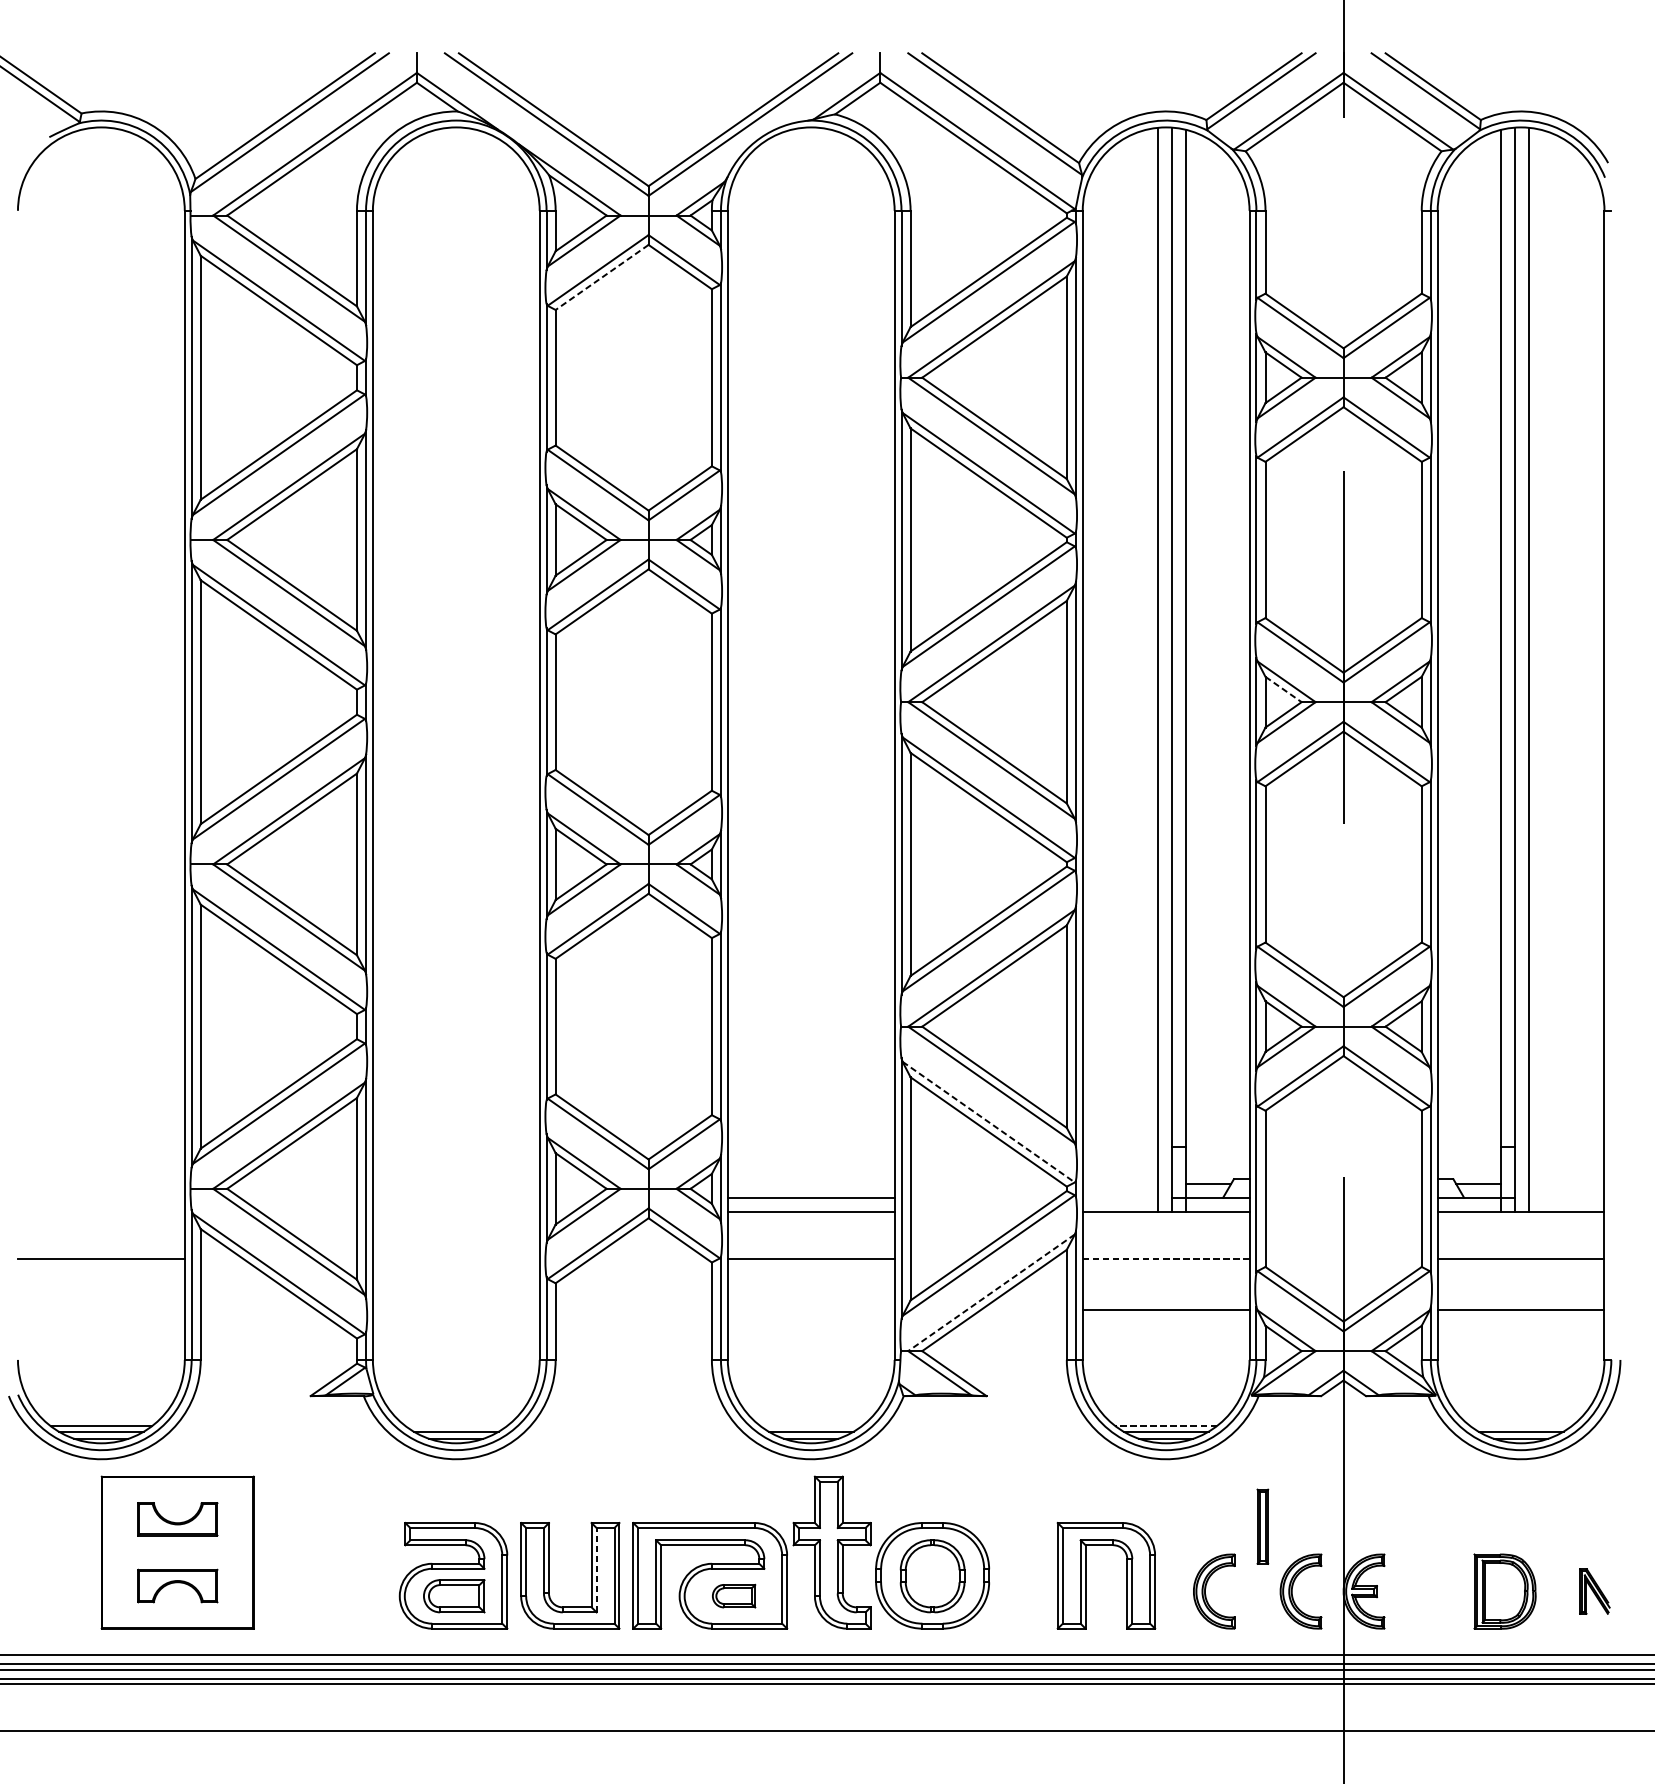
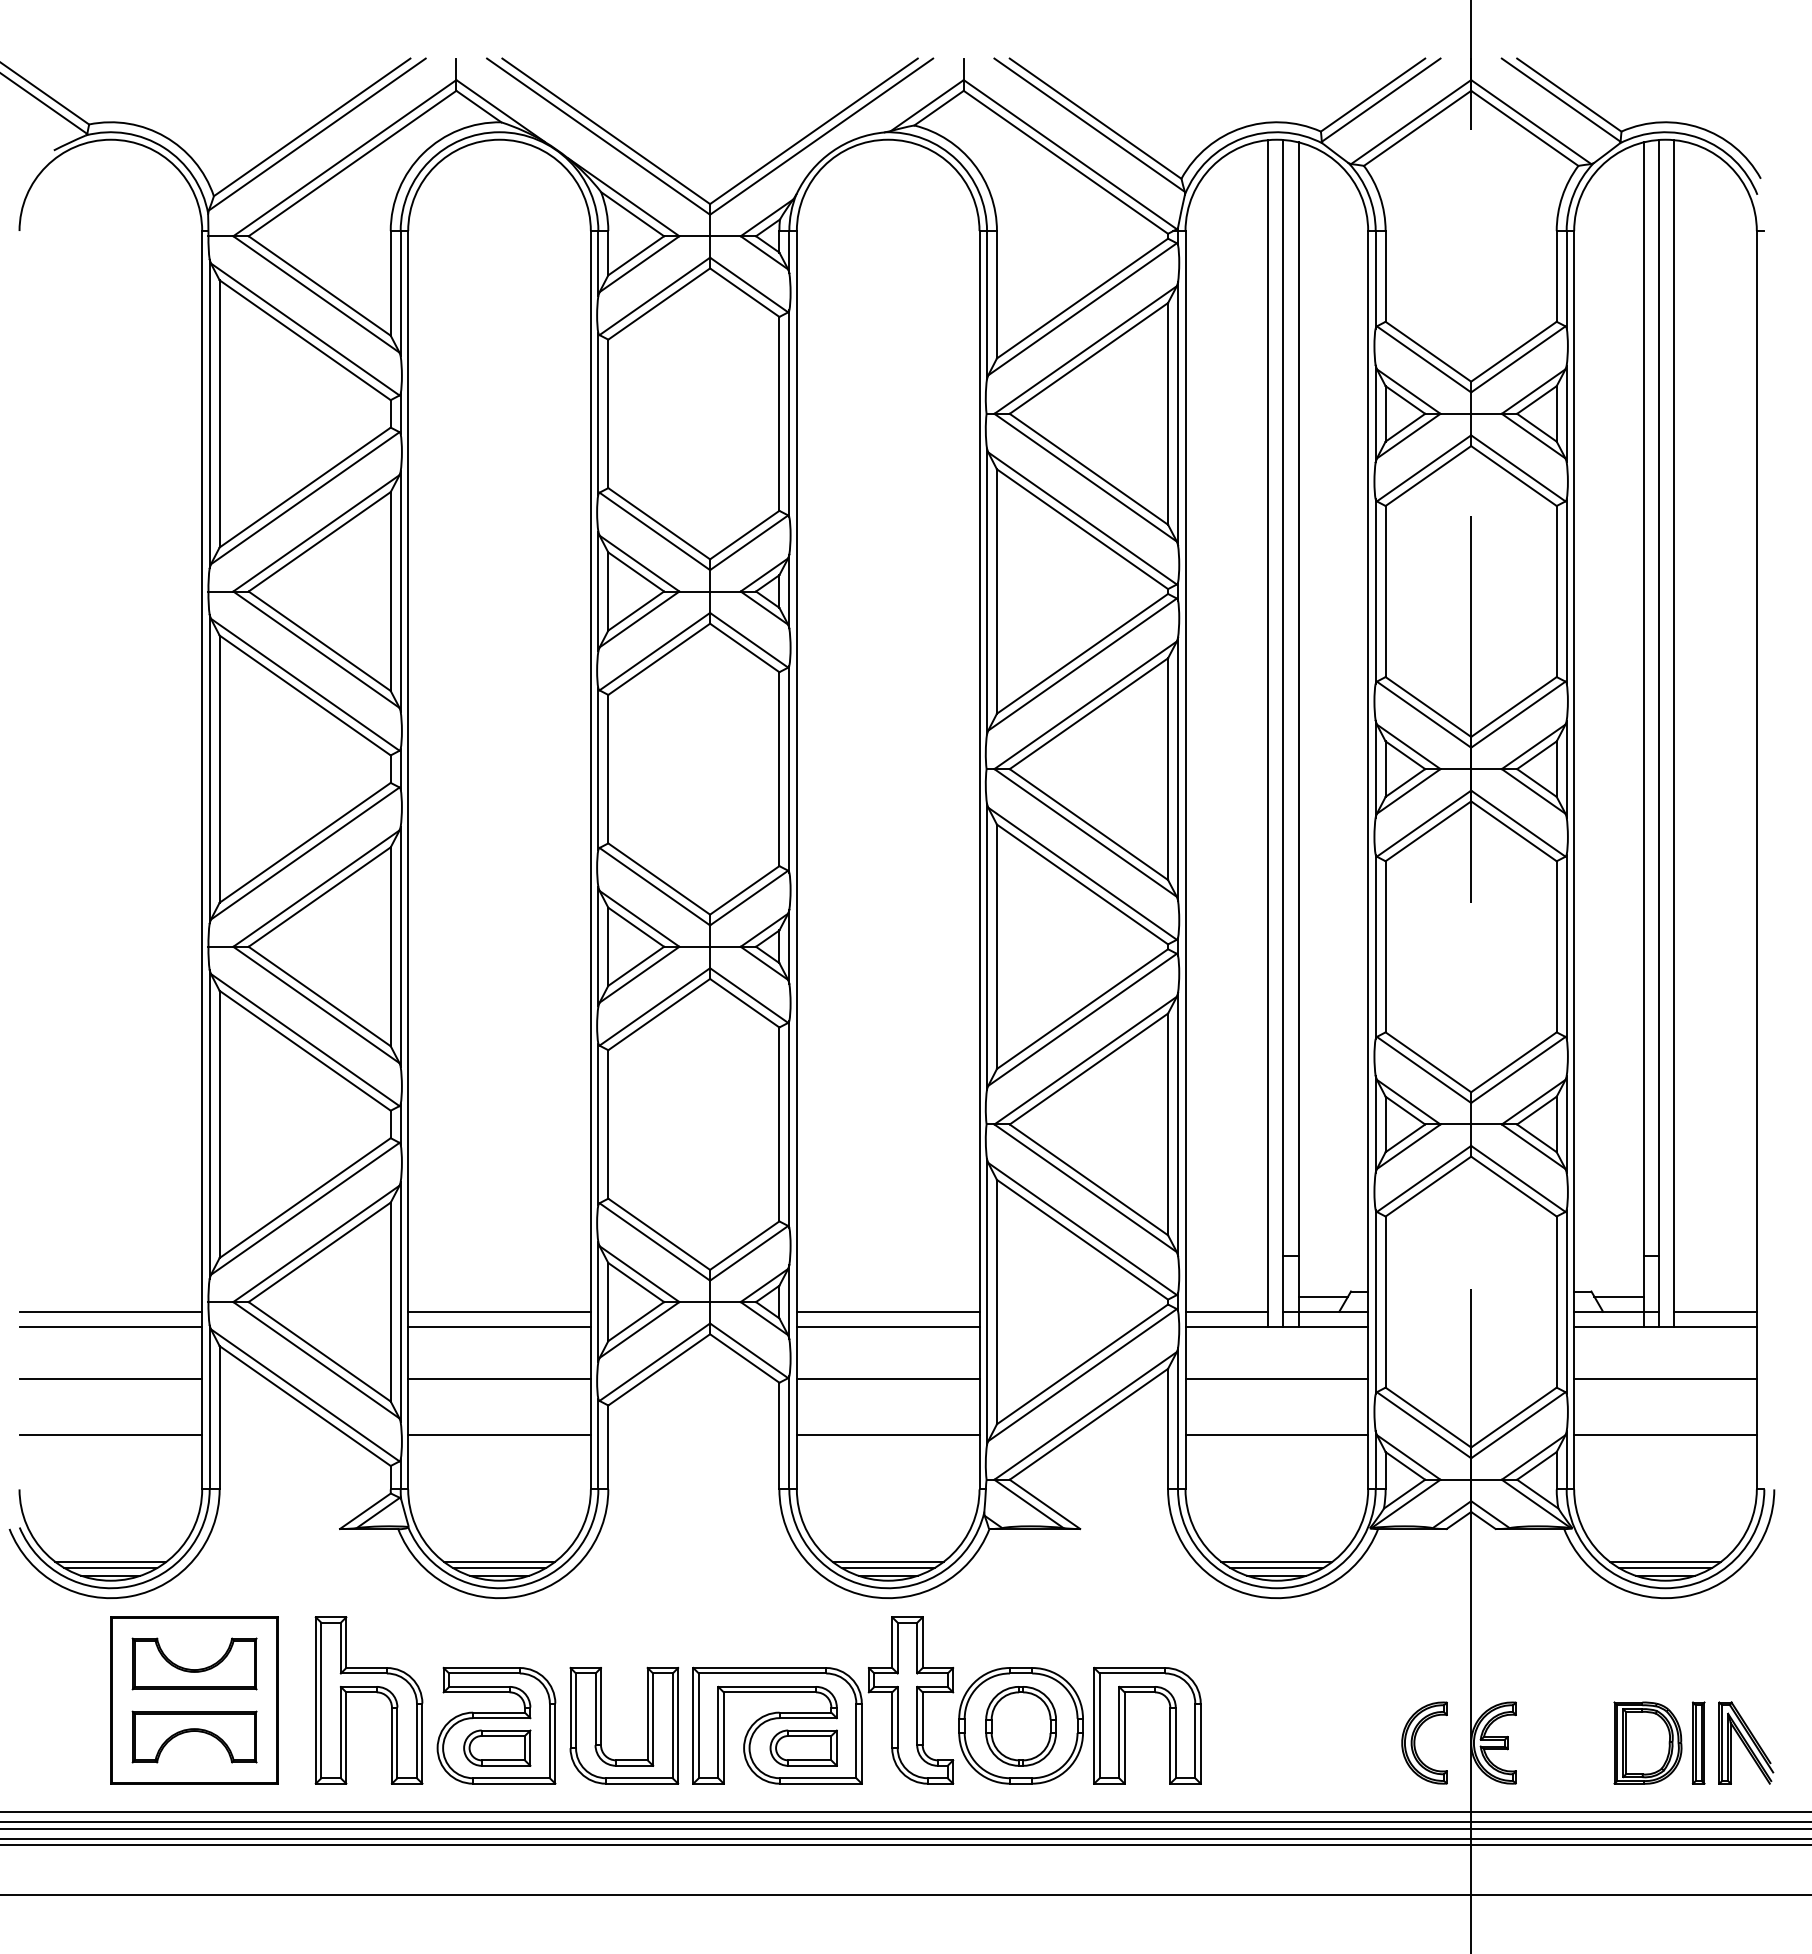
line: (601, 277) -> (658, 304), dashed -> solid
line: (1283, 689) -> (1405, 755), dashed -> solid
line: (988, 1122) -> (1082, 1229), dashed -> solid
line: (101, 1197) -> (110, 1311), added
line: (456, 1197) -> (499, 1311), added
line: (1120, 1197) -> (1226, 1311), added
line: (1566, 1197) -> (1715, 1311), added
line: (101, 1212) -> (110, 1327), added
line: (456, 1212) -> (499, 1327), added
line: (456, 1259) -> (499, 1379), added
line: (1166, 1259) -> (1277, 1379), dashed -> solid
line: (991, 1293) -> (1085, 1416), dashed -> solid
line: (101, 1309) -> (110, 1434), added
line: (456, 1309) -> (499, 1434), added
line: (810, 1309) -> (887, 1434), added
line: (456, 1425) -> (499, 1561), added
line: (810, 1425) -> (887, 1561), added
line: (1165, 1425) -> (1276, 1561), dashed -> solid
line: (1521, 1425) -> (1665, 1561), added
part: (177, 1518) -> (194, 1663), size x1.43
part: (1262, 1526) -> (1698, 1742), moved
part: (336, 1545) -> (368, 1692), added
line: (596, 1570) -> (653, 1719), dashed -> solid
part: (1086, 1575) -> (1125, 1725), moved
part: (177, 1585) -> (194, 1736), size x1.43
part: (1206, 1591) -> (1320, 1742), removed
part: (1595, 1591) -> (1746, 1742), size x1.67
part: (733, 1595) -> (803, 1747), size x1.43

